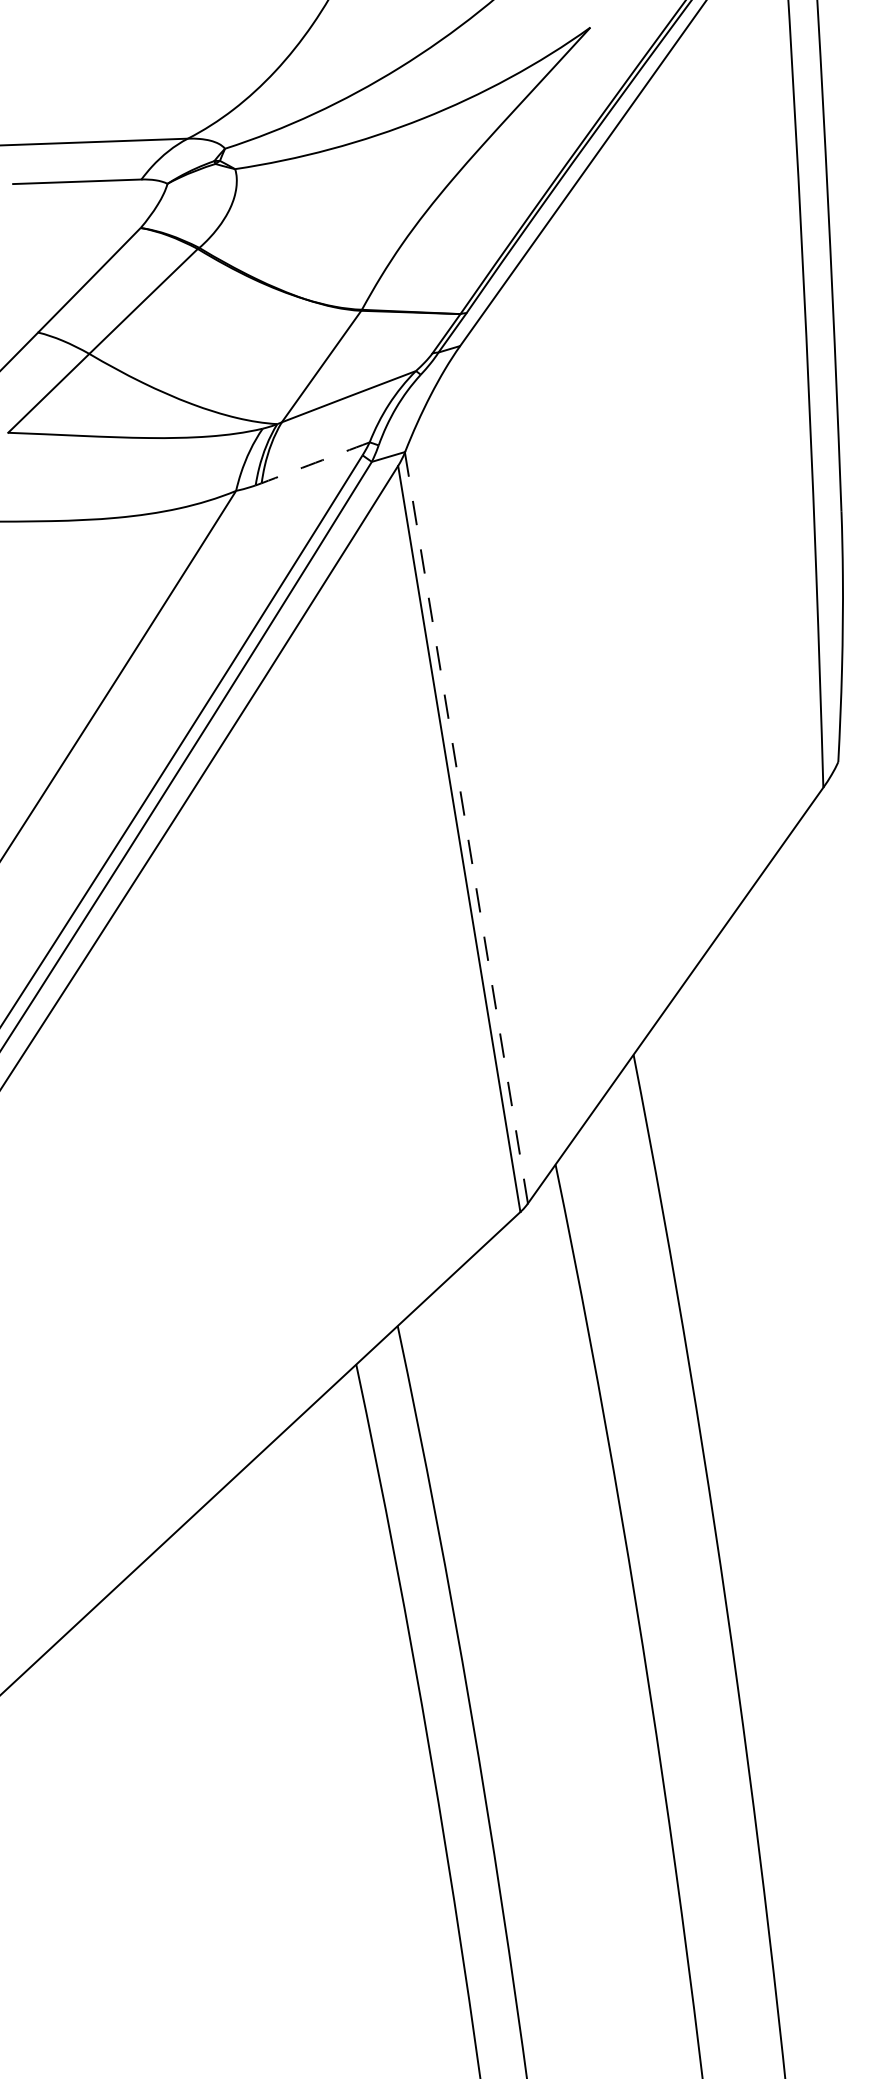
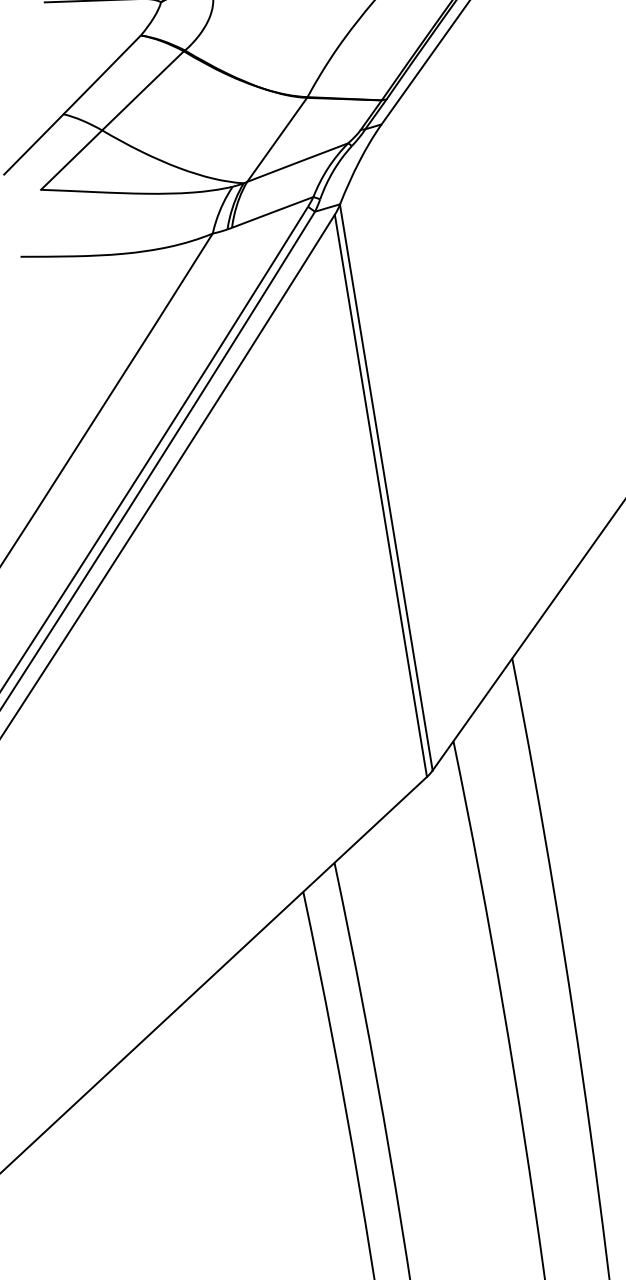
arc: (315, 462) -> (272, 212), dashed -> solid
line: (466, 828) -> (386, 487), dashed -> solid

